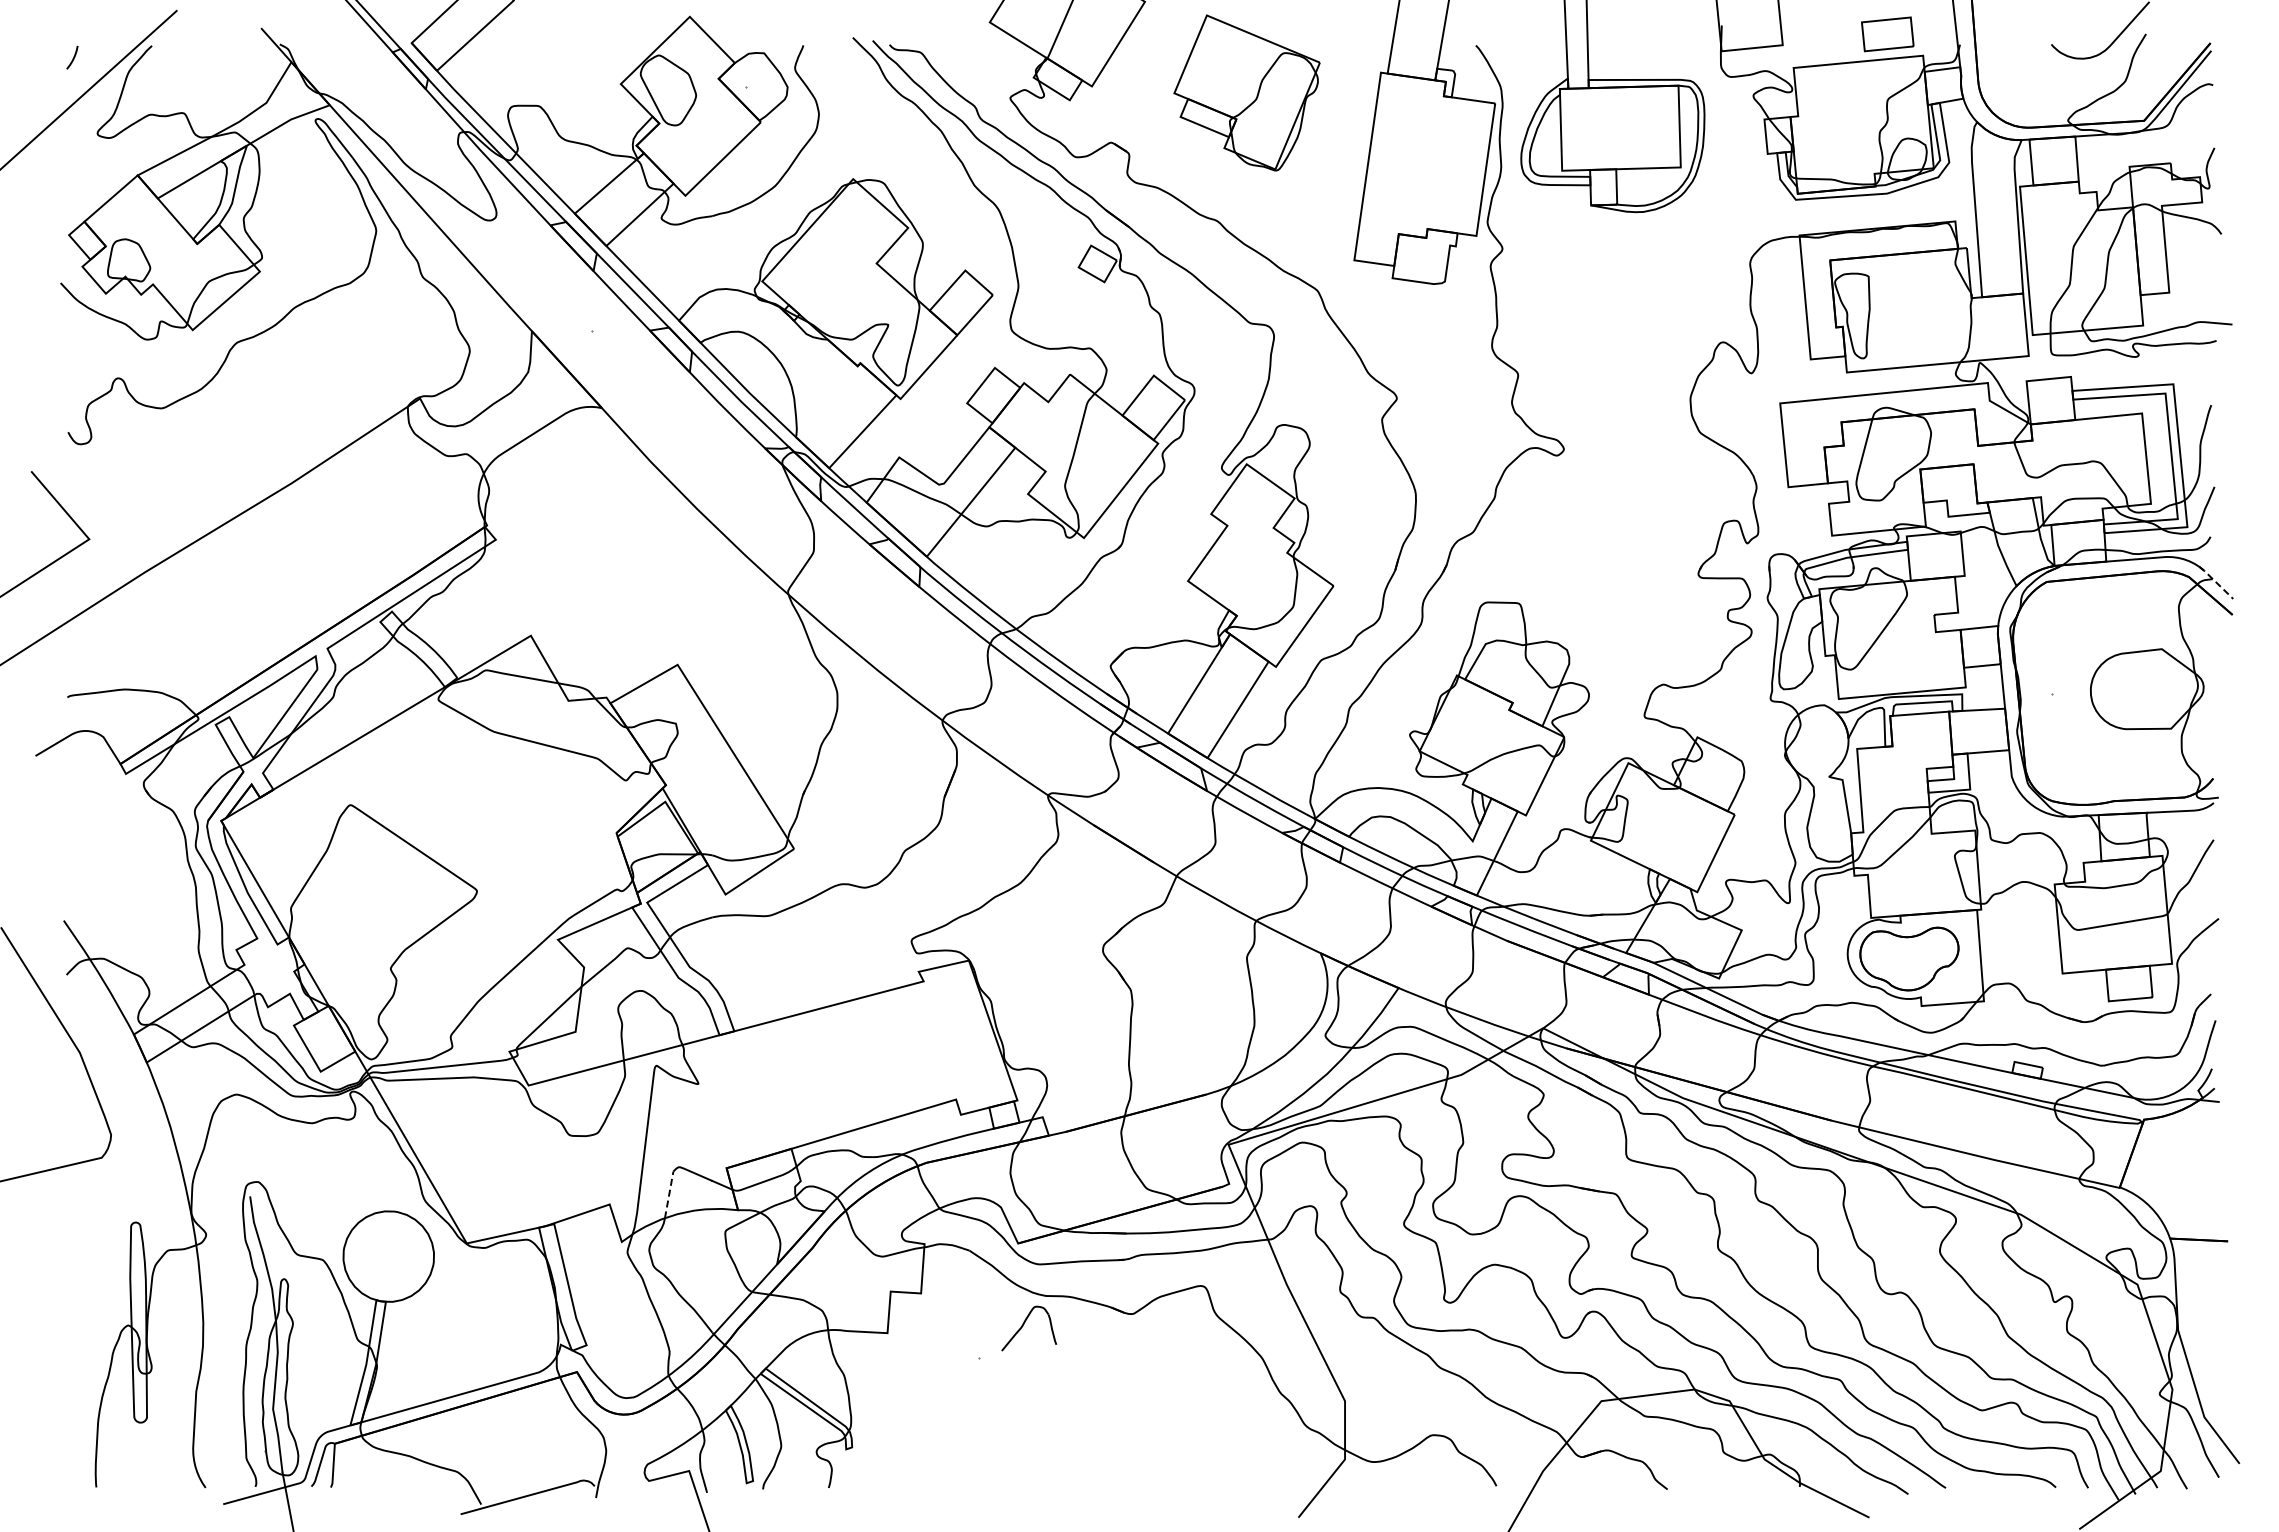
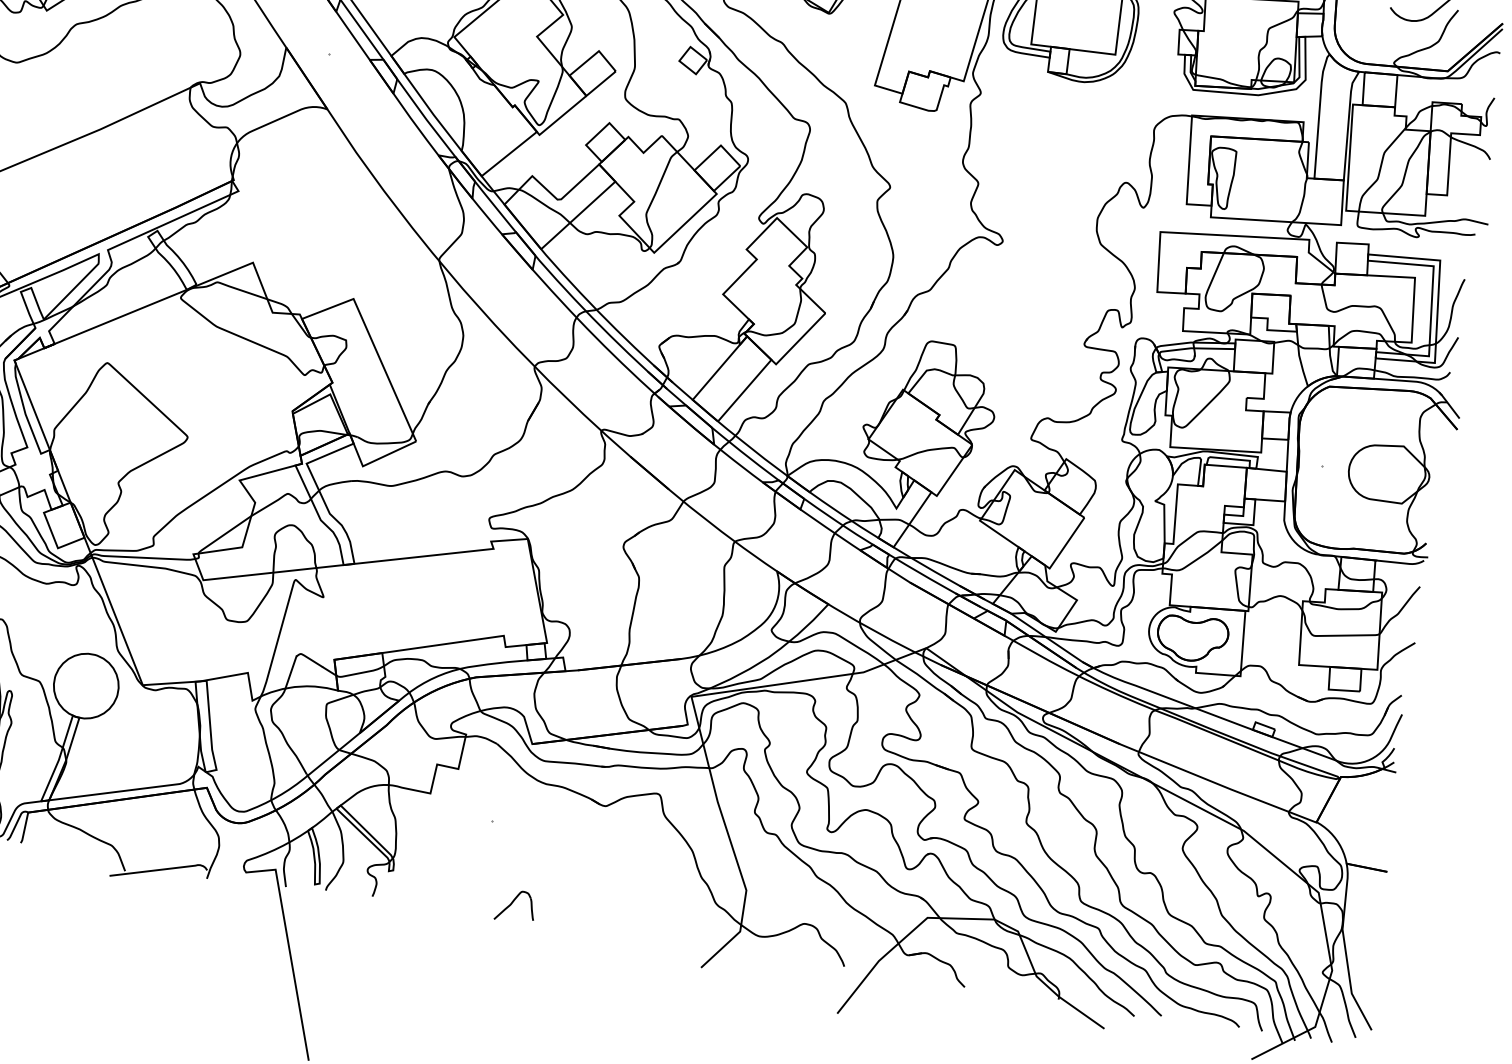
line: (2216, 582) -> (1449, 405), dashed -> solid
line: (669, 1194) -> (291, 672), dashed -> solid
part: (1023, 1326) -> (511, 904), moved

